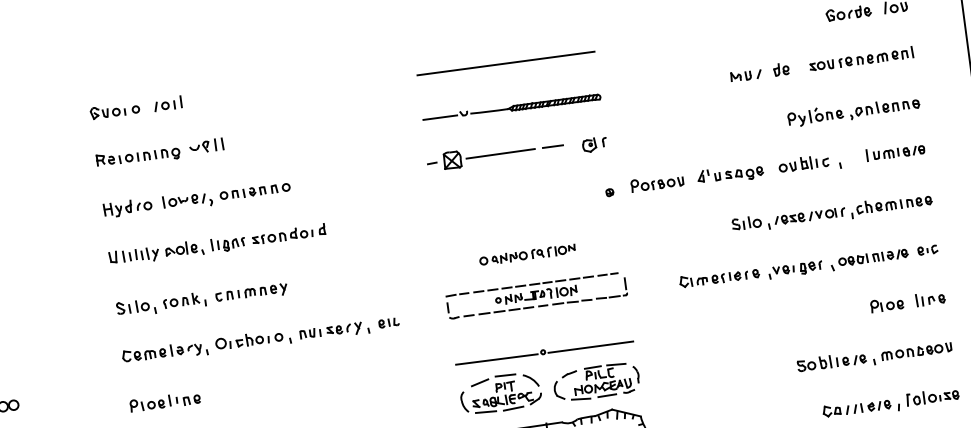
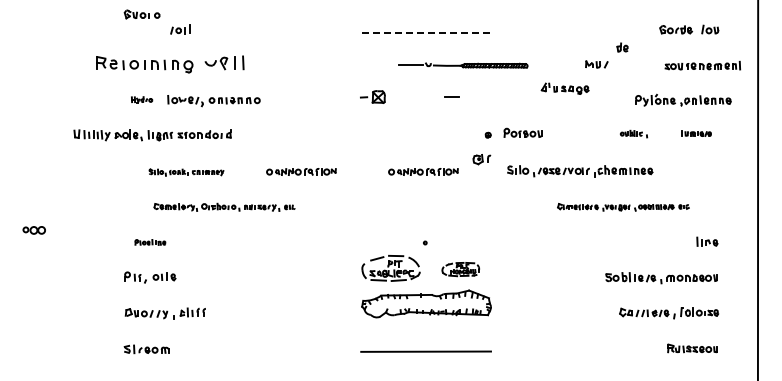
part: (860, 58) -> (702, 65), moved
line: (506, 64) -> (426, 33), solid -> dashed
part: (781, 69) -> (622, 47), moved
part: (512, 108) -> (463, 65), moved
part: (114, 110) -> (141, 14), moved
part: (853, 110) -> (683, 99), moved
part: (594, 144) -> (481, 159), moved
part: (895, 152) -> (696, 133), size x0.7
part: (160, 153) -> (170, 64), size x1.6
line: (500, 153) -> (413, 96), removed
part: (809, 163) -> (633, 133), size x0.6
part: (729, 174) -> (564, 88), moved
part: (126, 207) -> (141, 99), size x0.6
part: (832, 213) -> (580, 171), moved
part: (217, 245) -> (152, 135), moved
part: (809, 267) -> (623, 207), size x0.7
part: (359, 276) -> (301, 171), added
part: (535, 295) -> (425, 201), removed
part: (202, 299) -> (186, 172), size x0.6
part: (886, 304) -> (675, 241), removed
part: (260, 340) -> (224, 207), size x0.7
line: (590, 346) -> (459, 243), removed
line: (496, 359) -> (391, 243), removed
part: (596, 382) -> (460, 269), size x0.6
part: (165, 401) -> (150, 242), size x0.6

